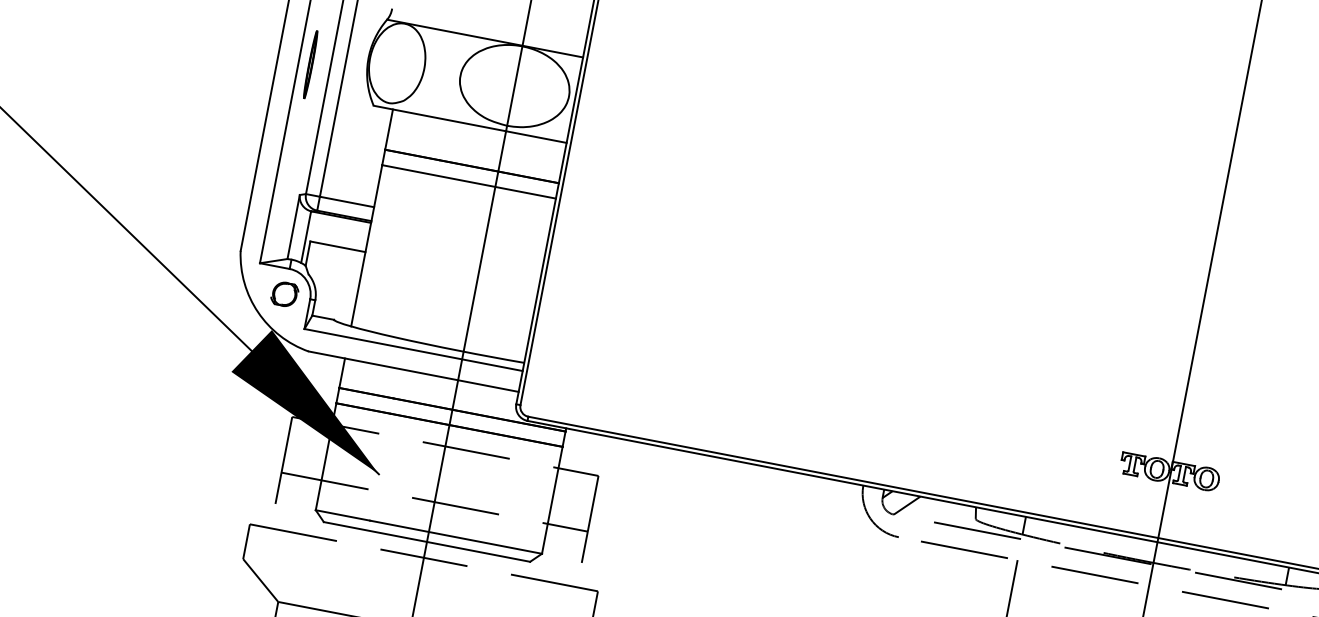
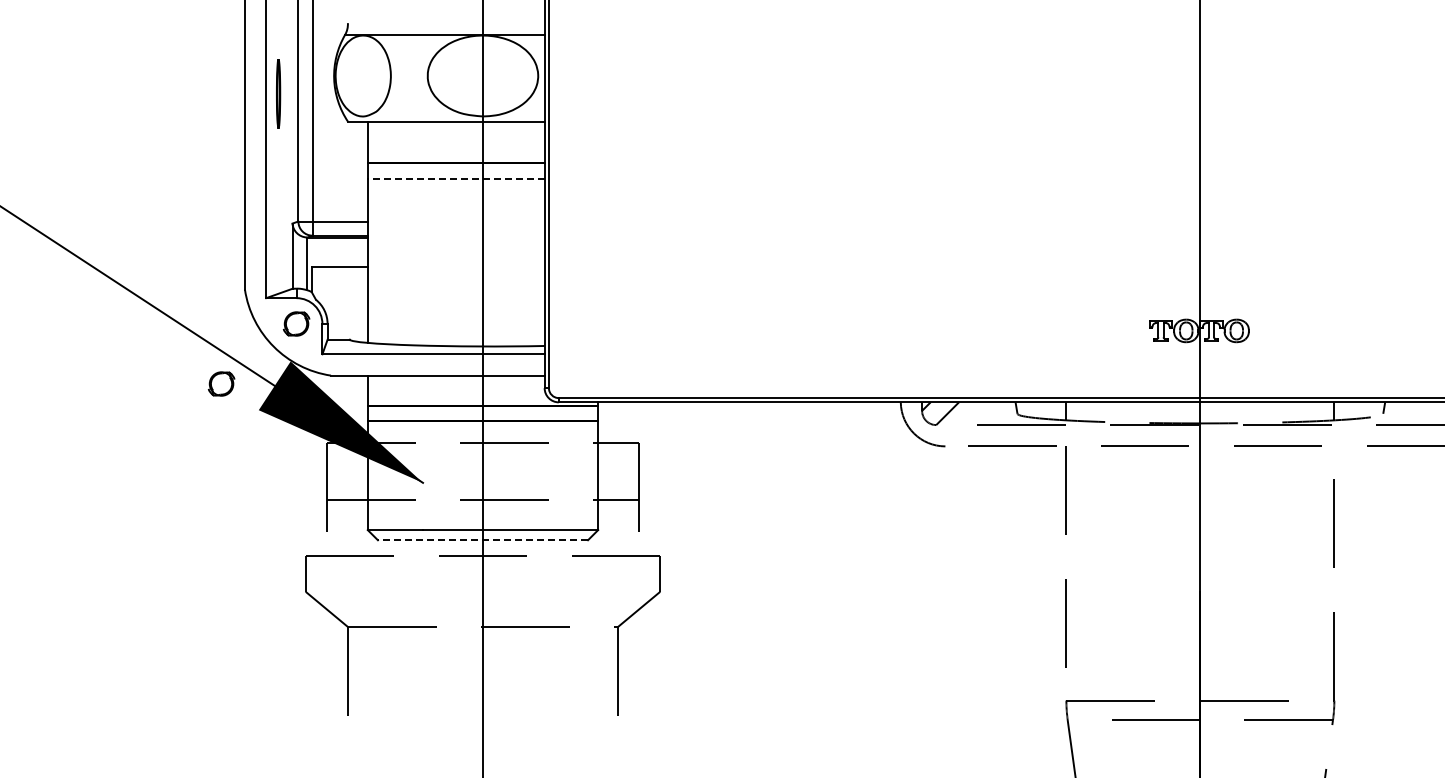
line: (468, 181) -> (455, 178), solid -> dashed
part: (199, 338) -> (221, 383), added
line: (426, 542) -> (482, 540), solid -> dashed

